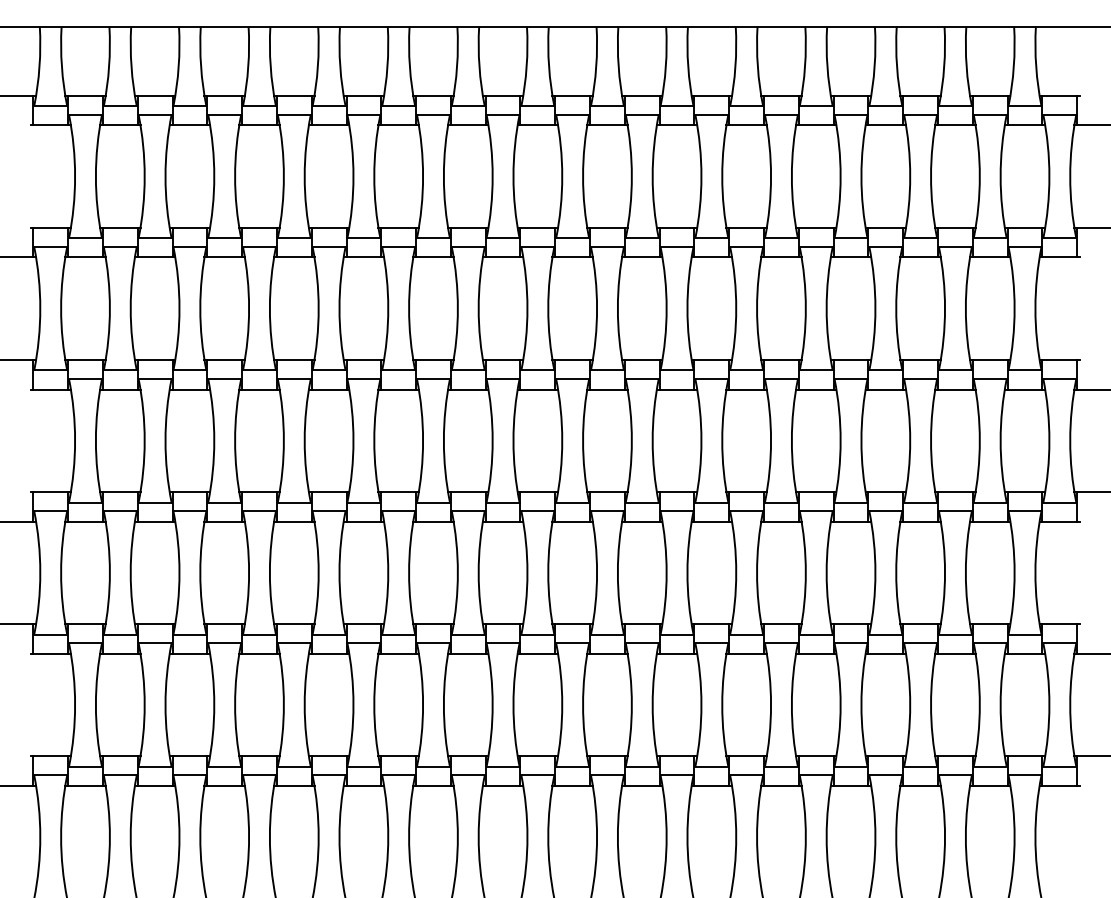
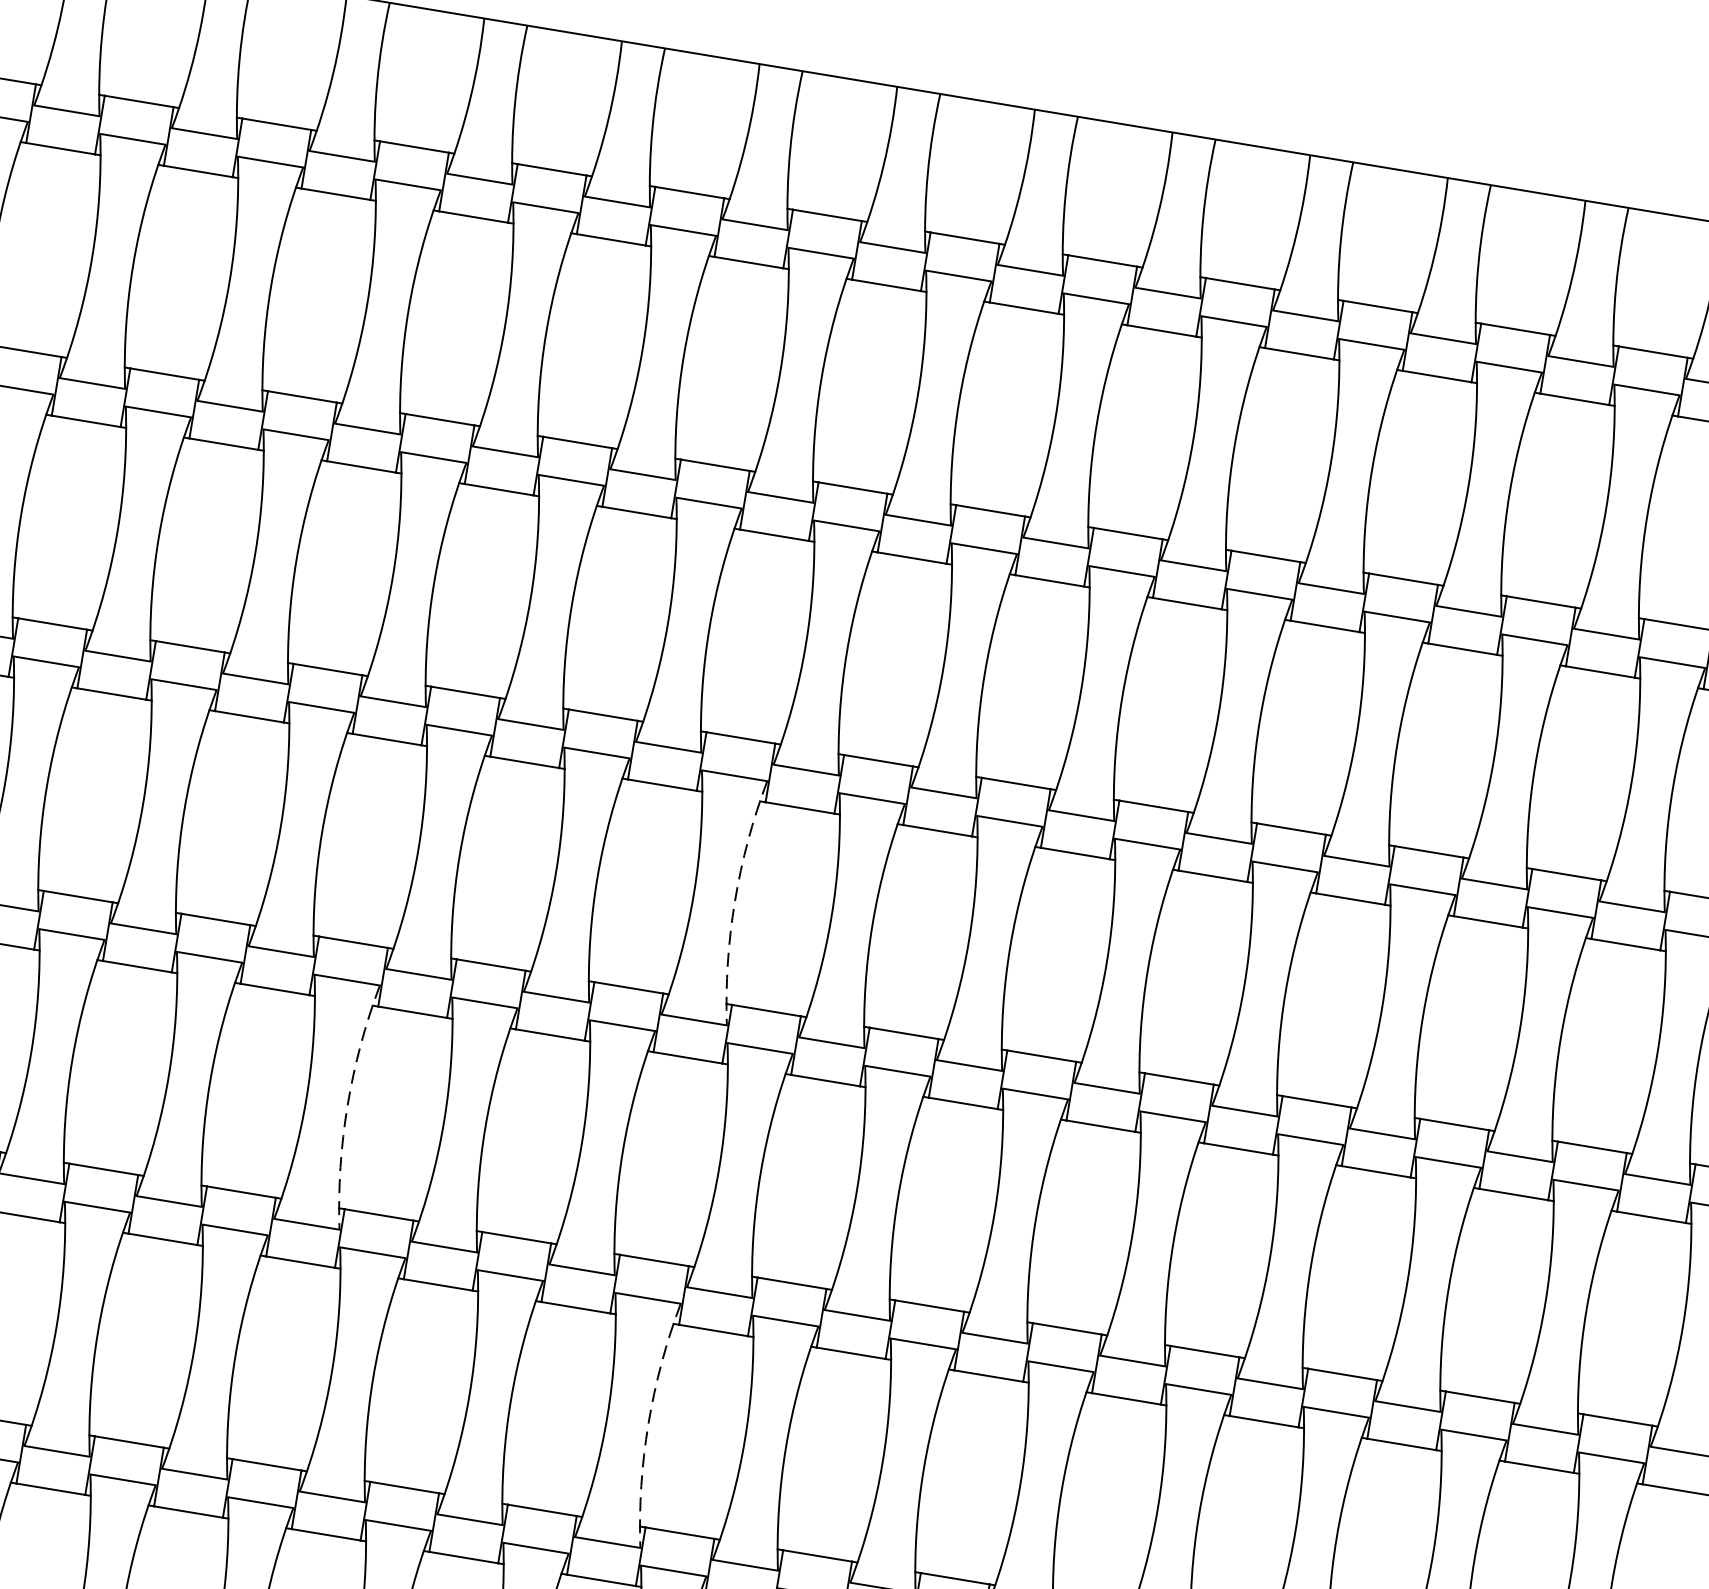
arc: (513, 440) -> (735, 900), solid -> dashed
arc: (339, 572) -> (347, 1104), solid -> dashed
arc: (513, 704) -> (648, 1422), solid -> dashed

